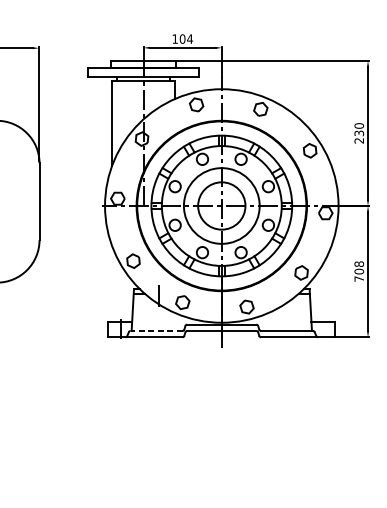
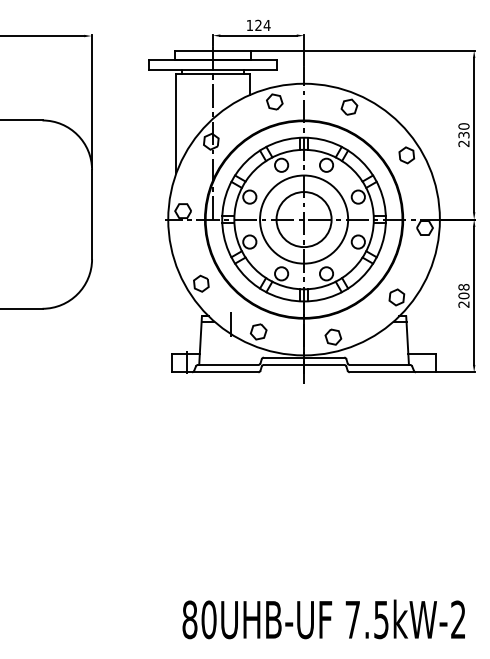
text: (182, 39) -> (258, 25), 104 -> 124
text: (358, 279) -> (463, 304), 708 -> 208
line: (155, 330) -> (227, 364), dashed -> solid

